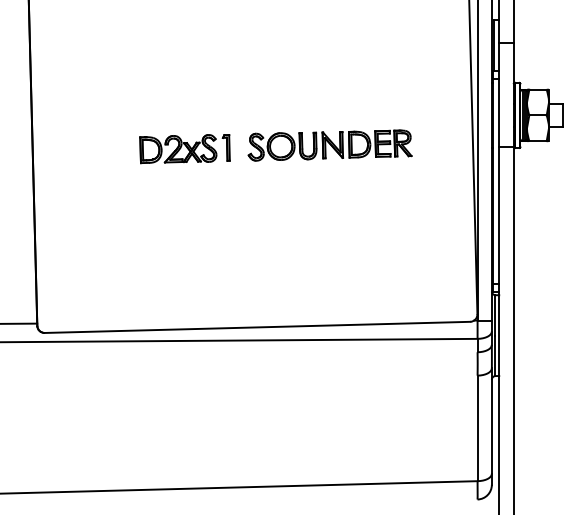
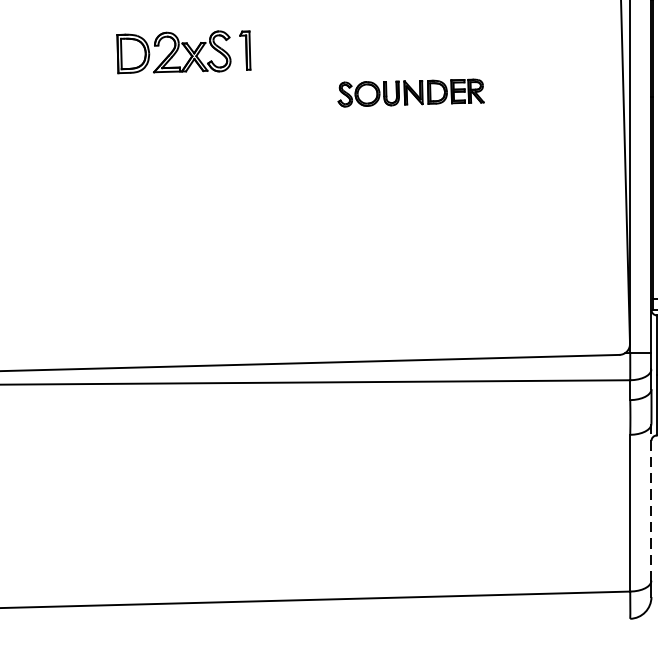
part: (329, 145) -> (410, 93), size x0.6
part: (184, 149) -> (183, 52), moved
line: (491, 421) -> (650, 502), solid -> dashed

